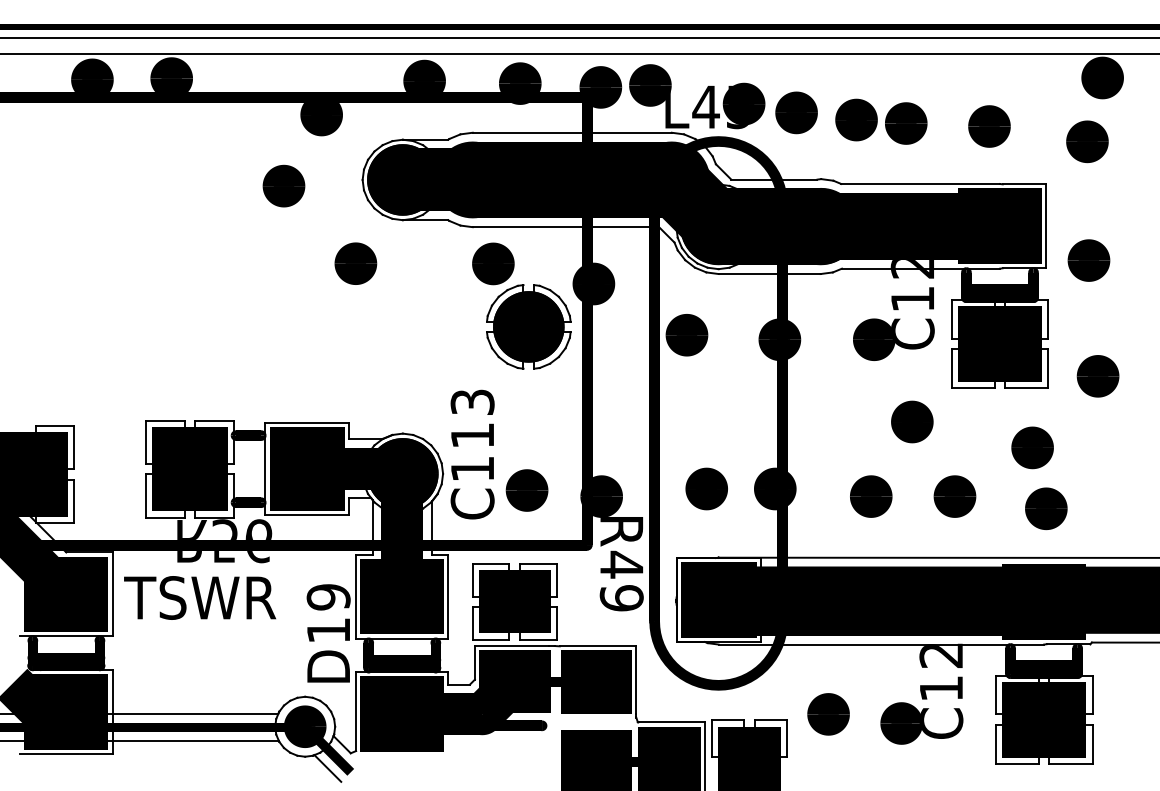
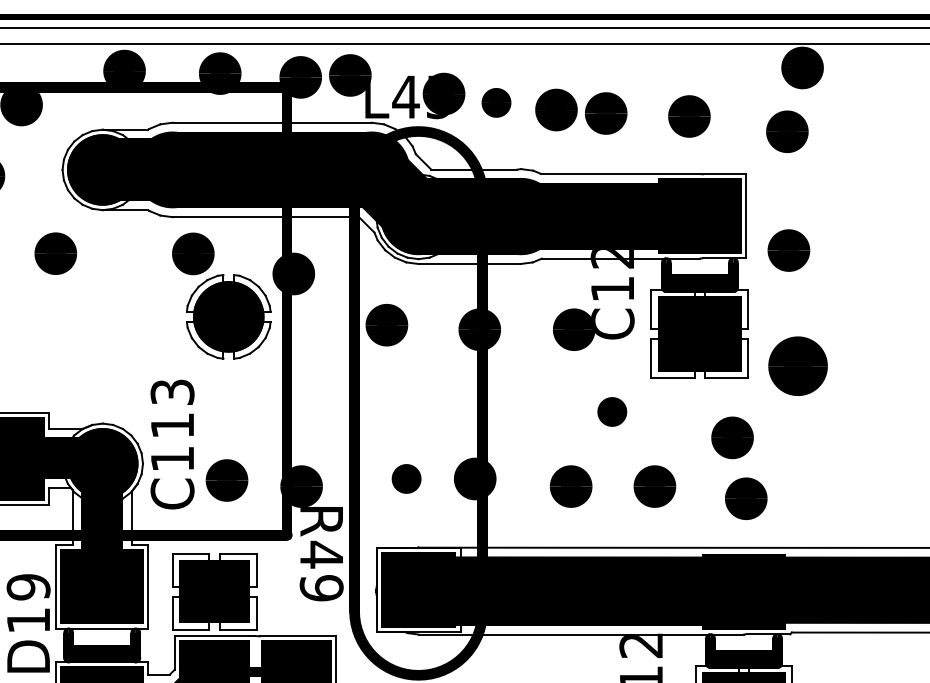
part: (796, 112) -> (496, 102), size x0.7
part: (1097, 376) -> (797, 366), size x1.4
part: (912, 421) -> (612, 411), size x0.7
part: (706, 488) -> (406, 478), size x0.7

